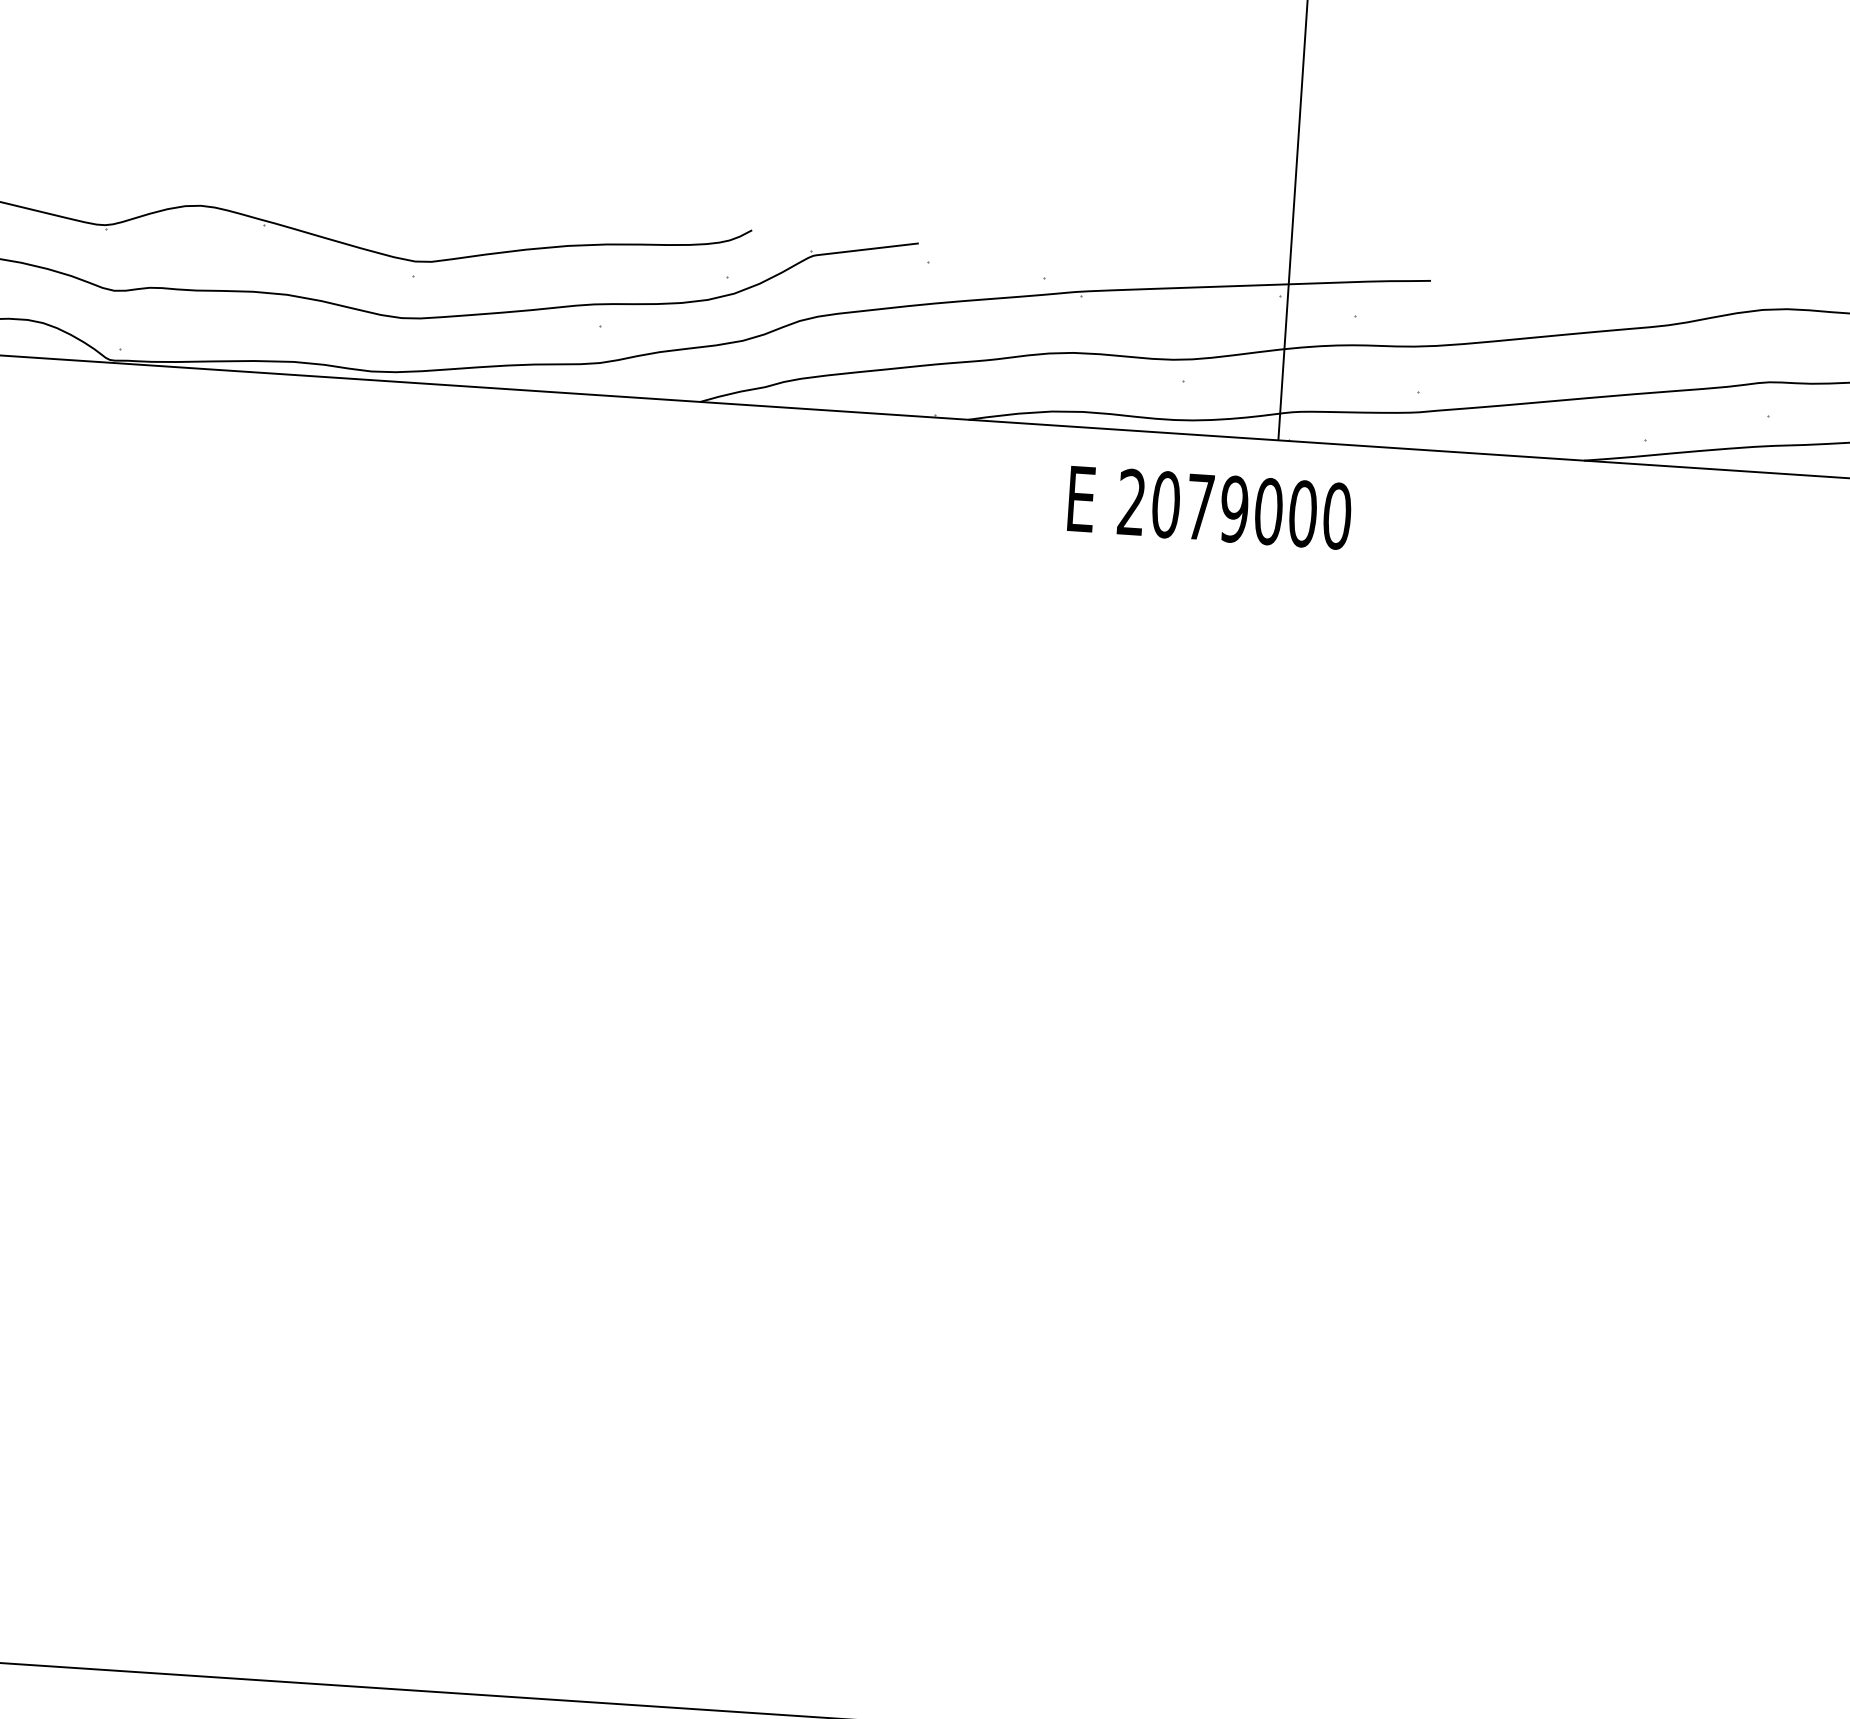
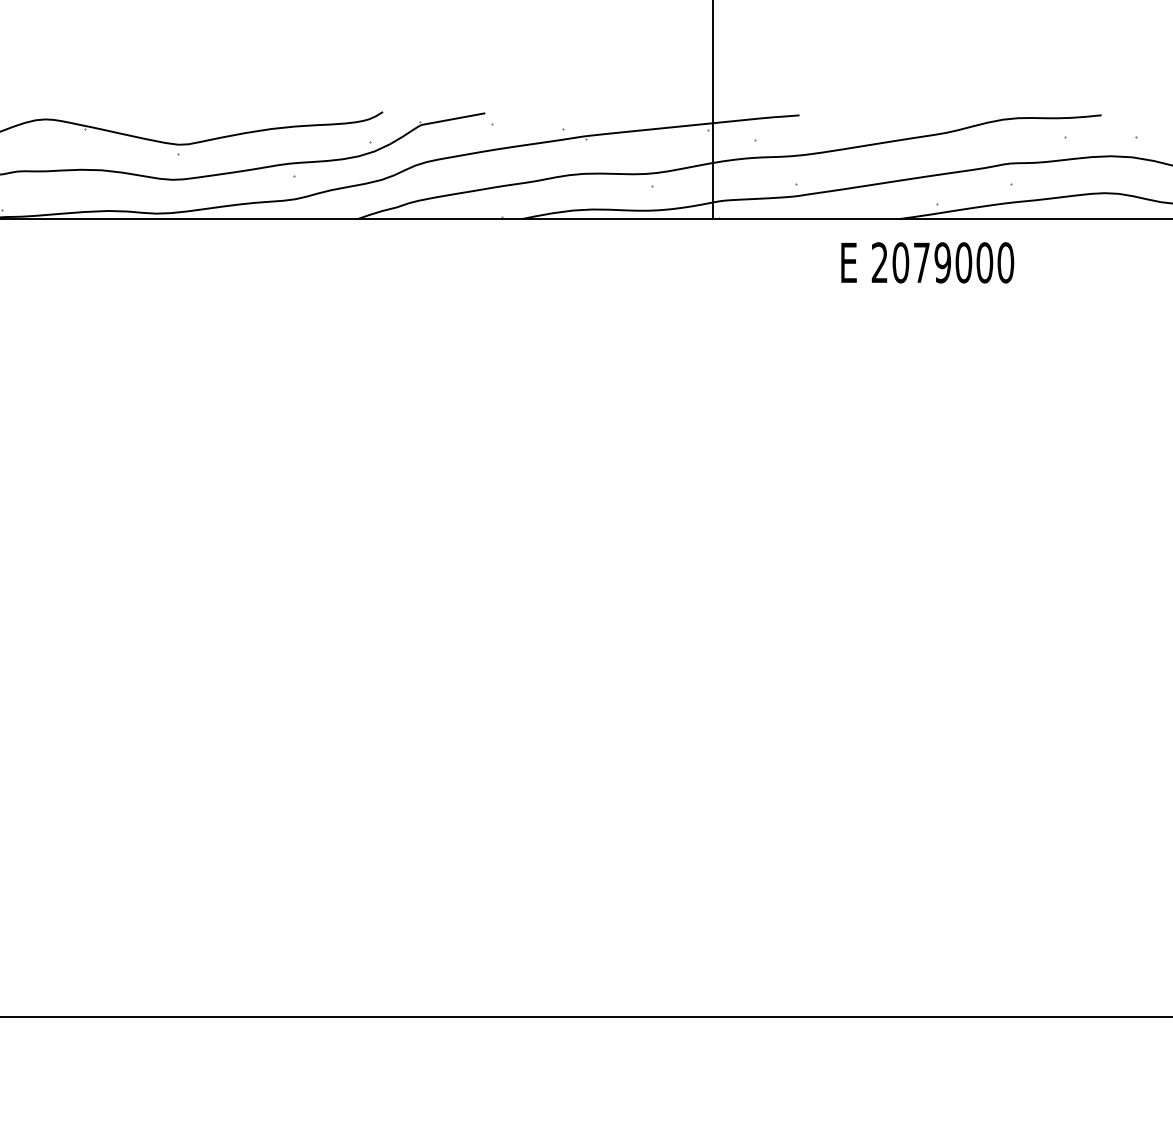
text: (1209, 507) -> (927, 262), moved

